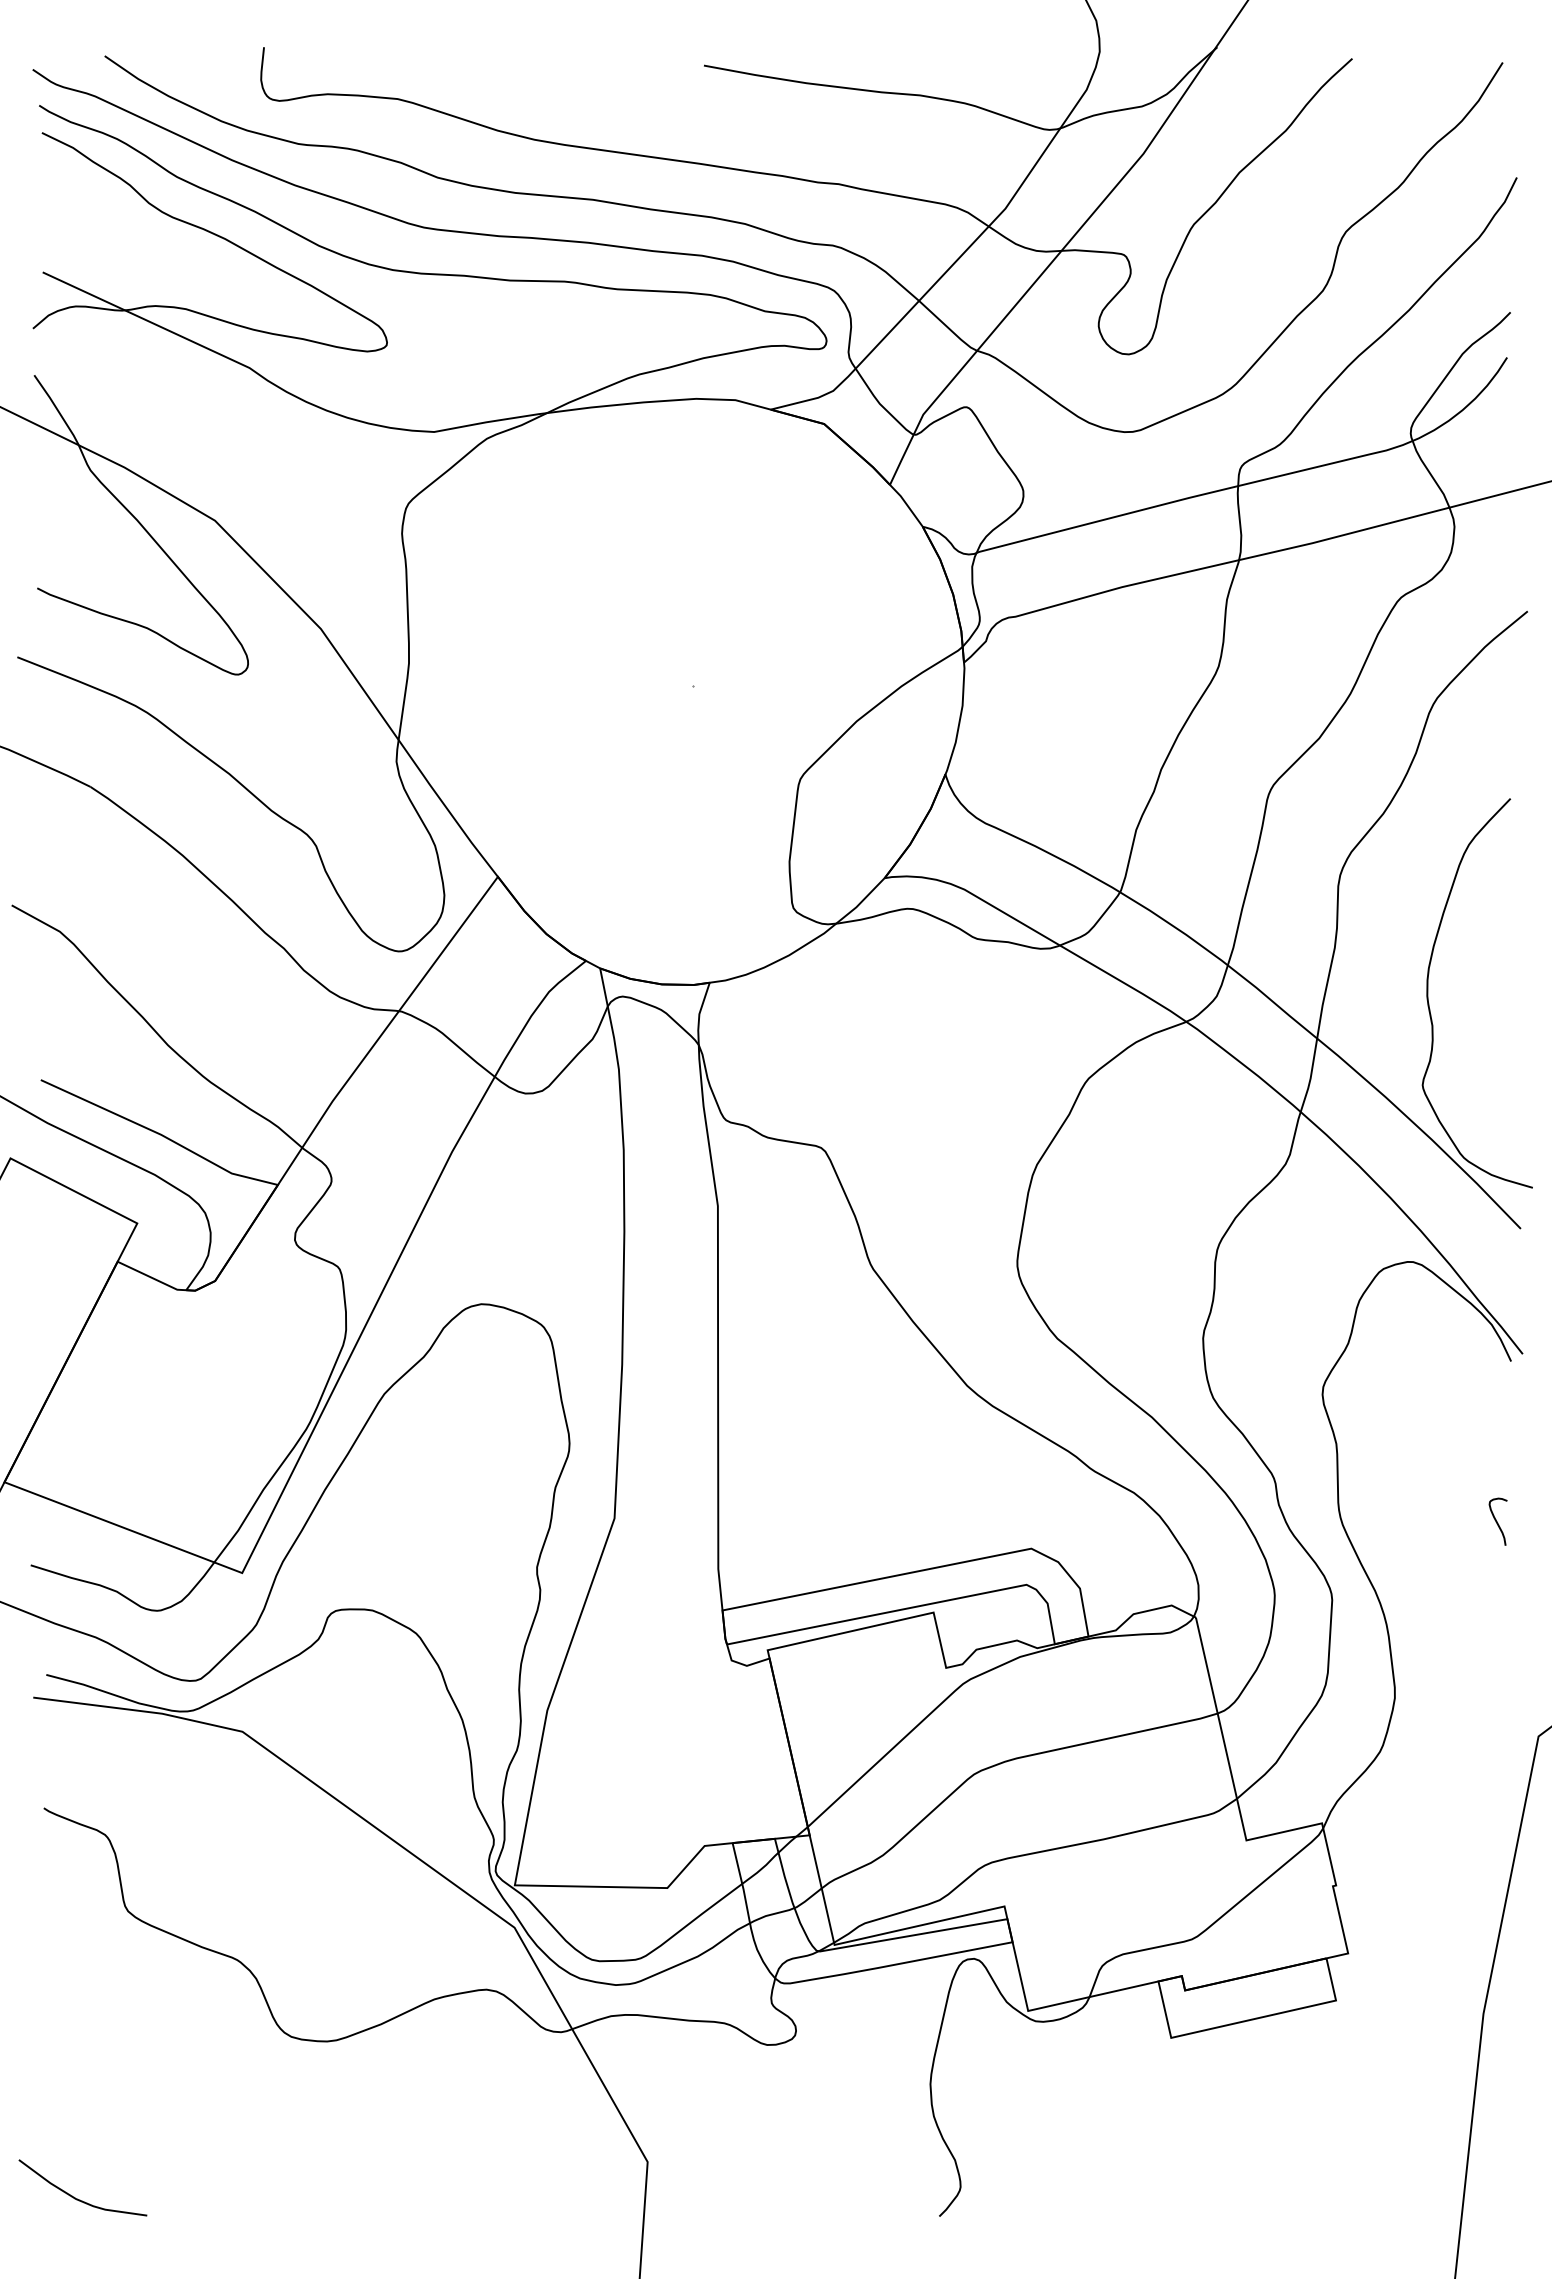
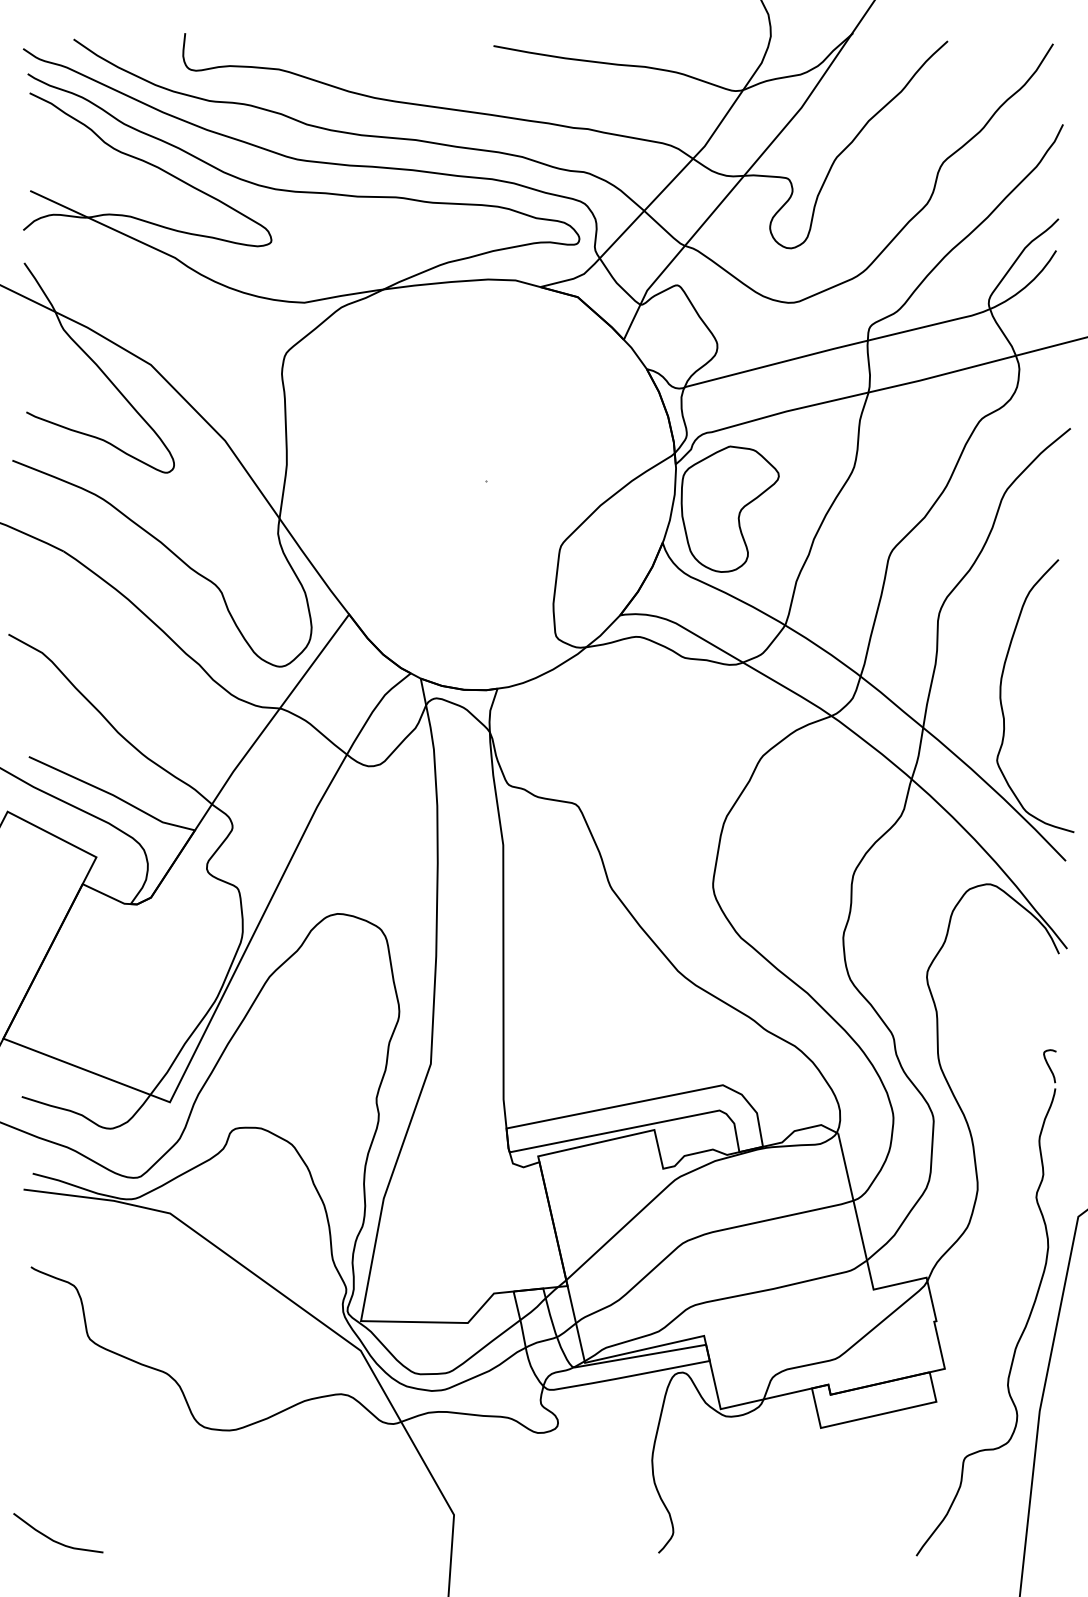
part: (1041, 726) -> (730, 509), added
curve: (1454, 1909) -> (1019, 1338), added

